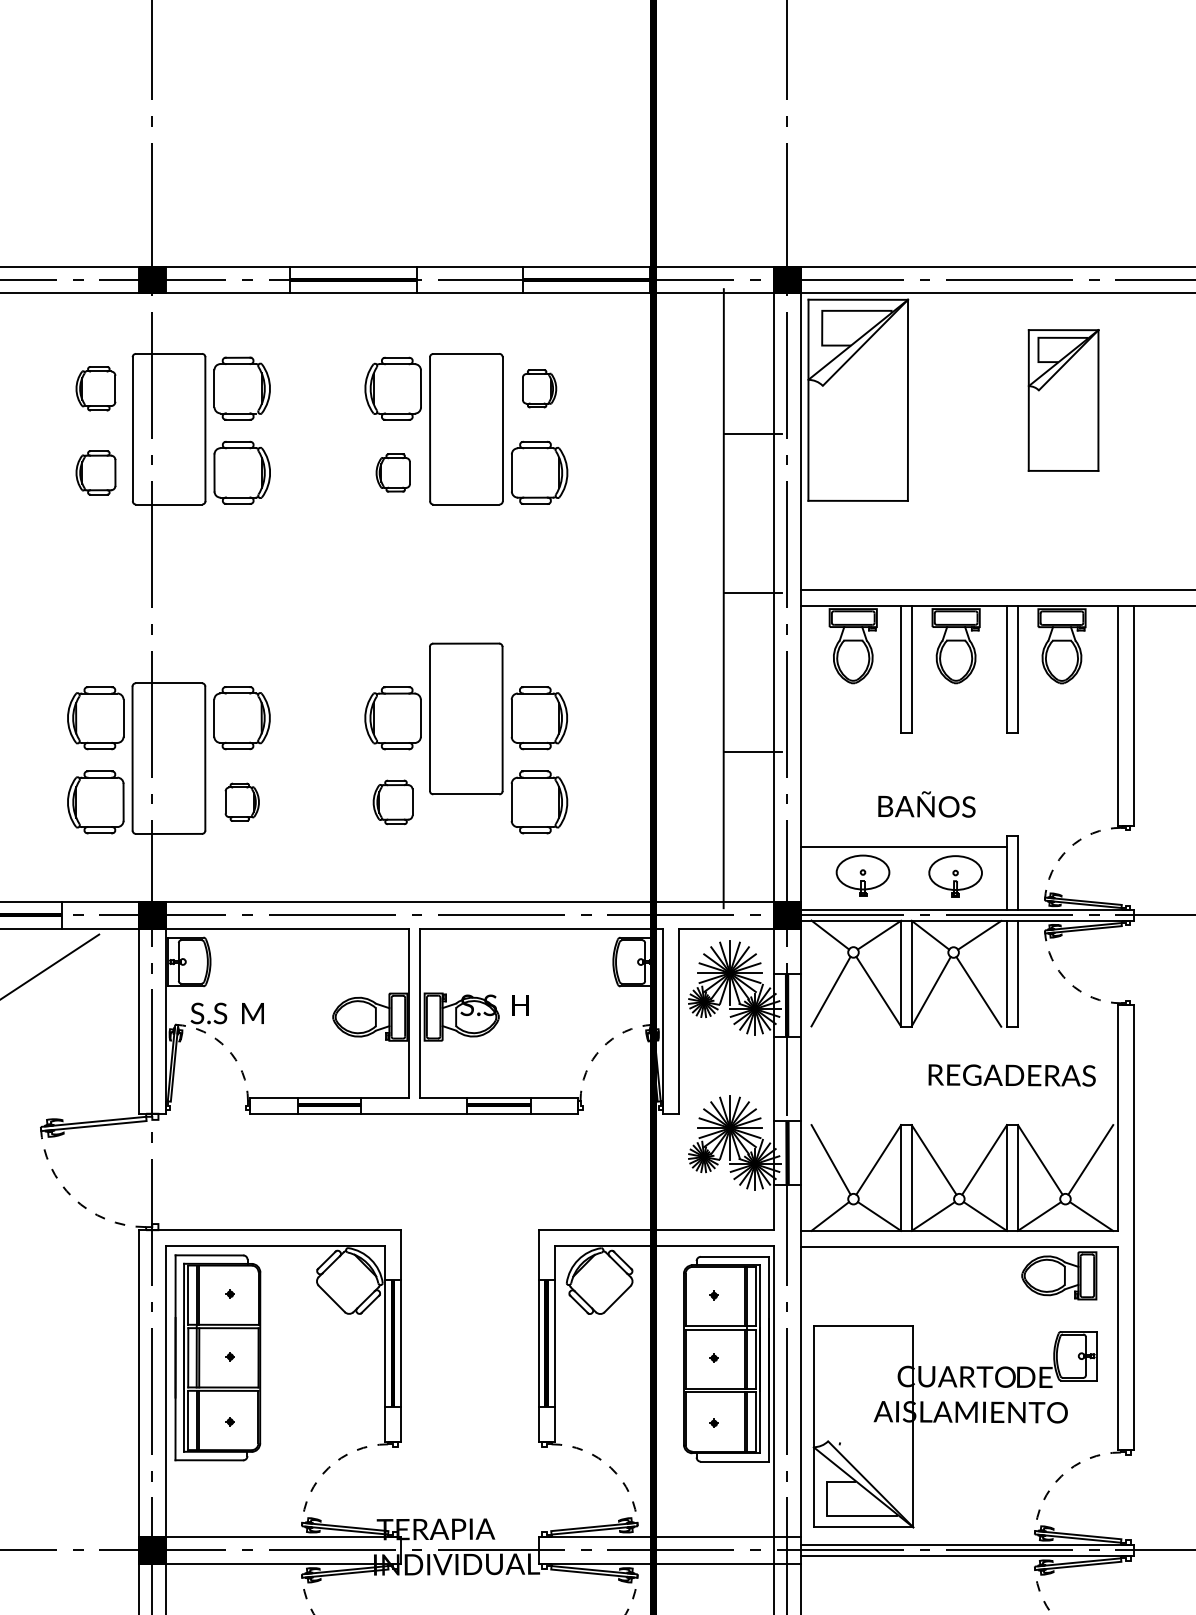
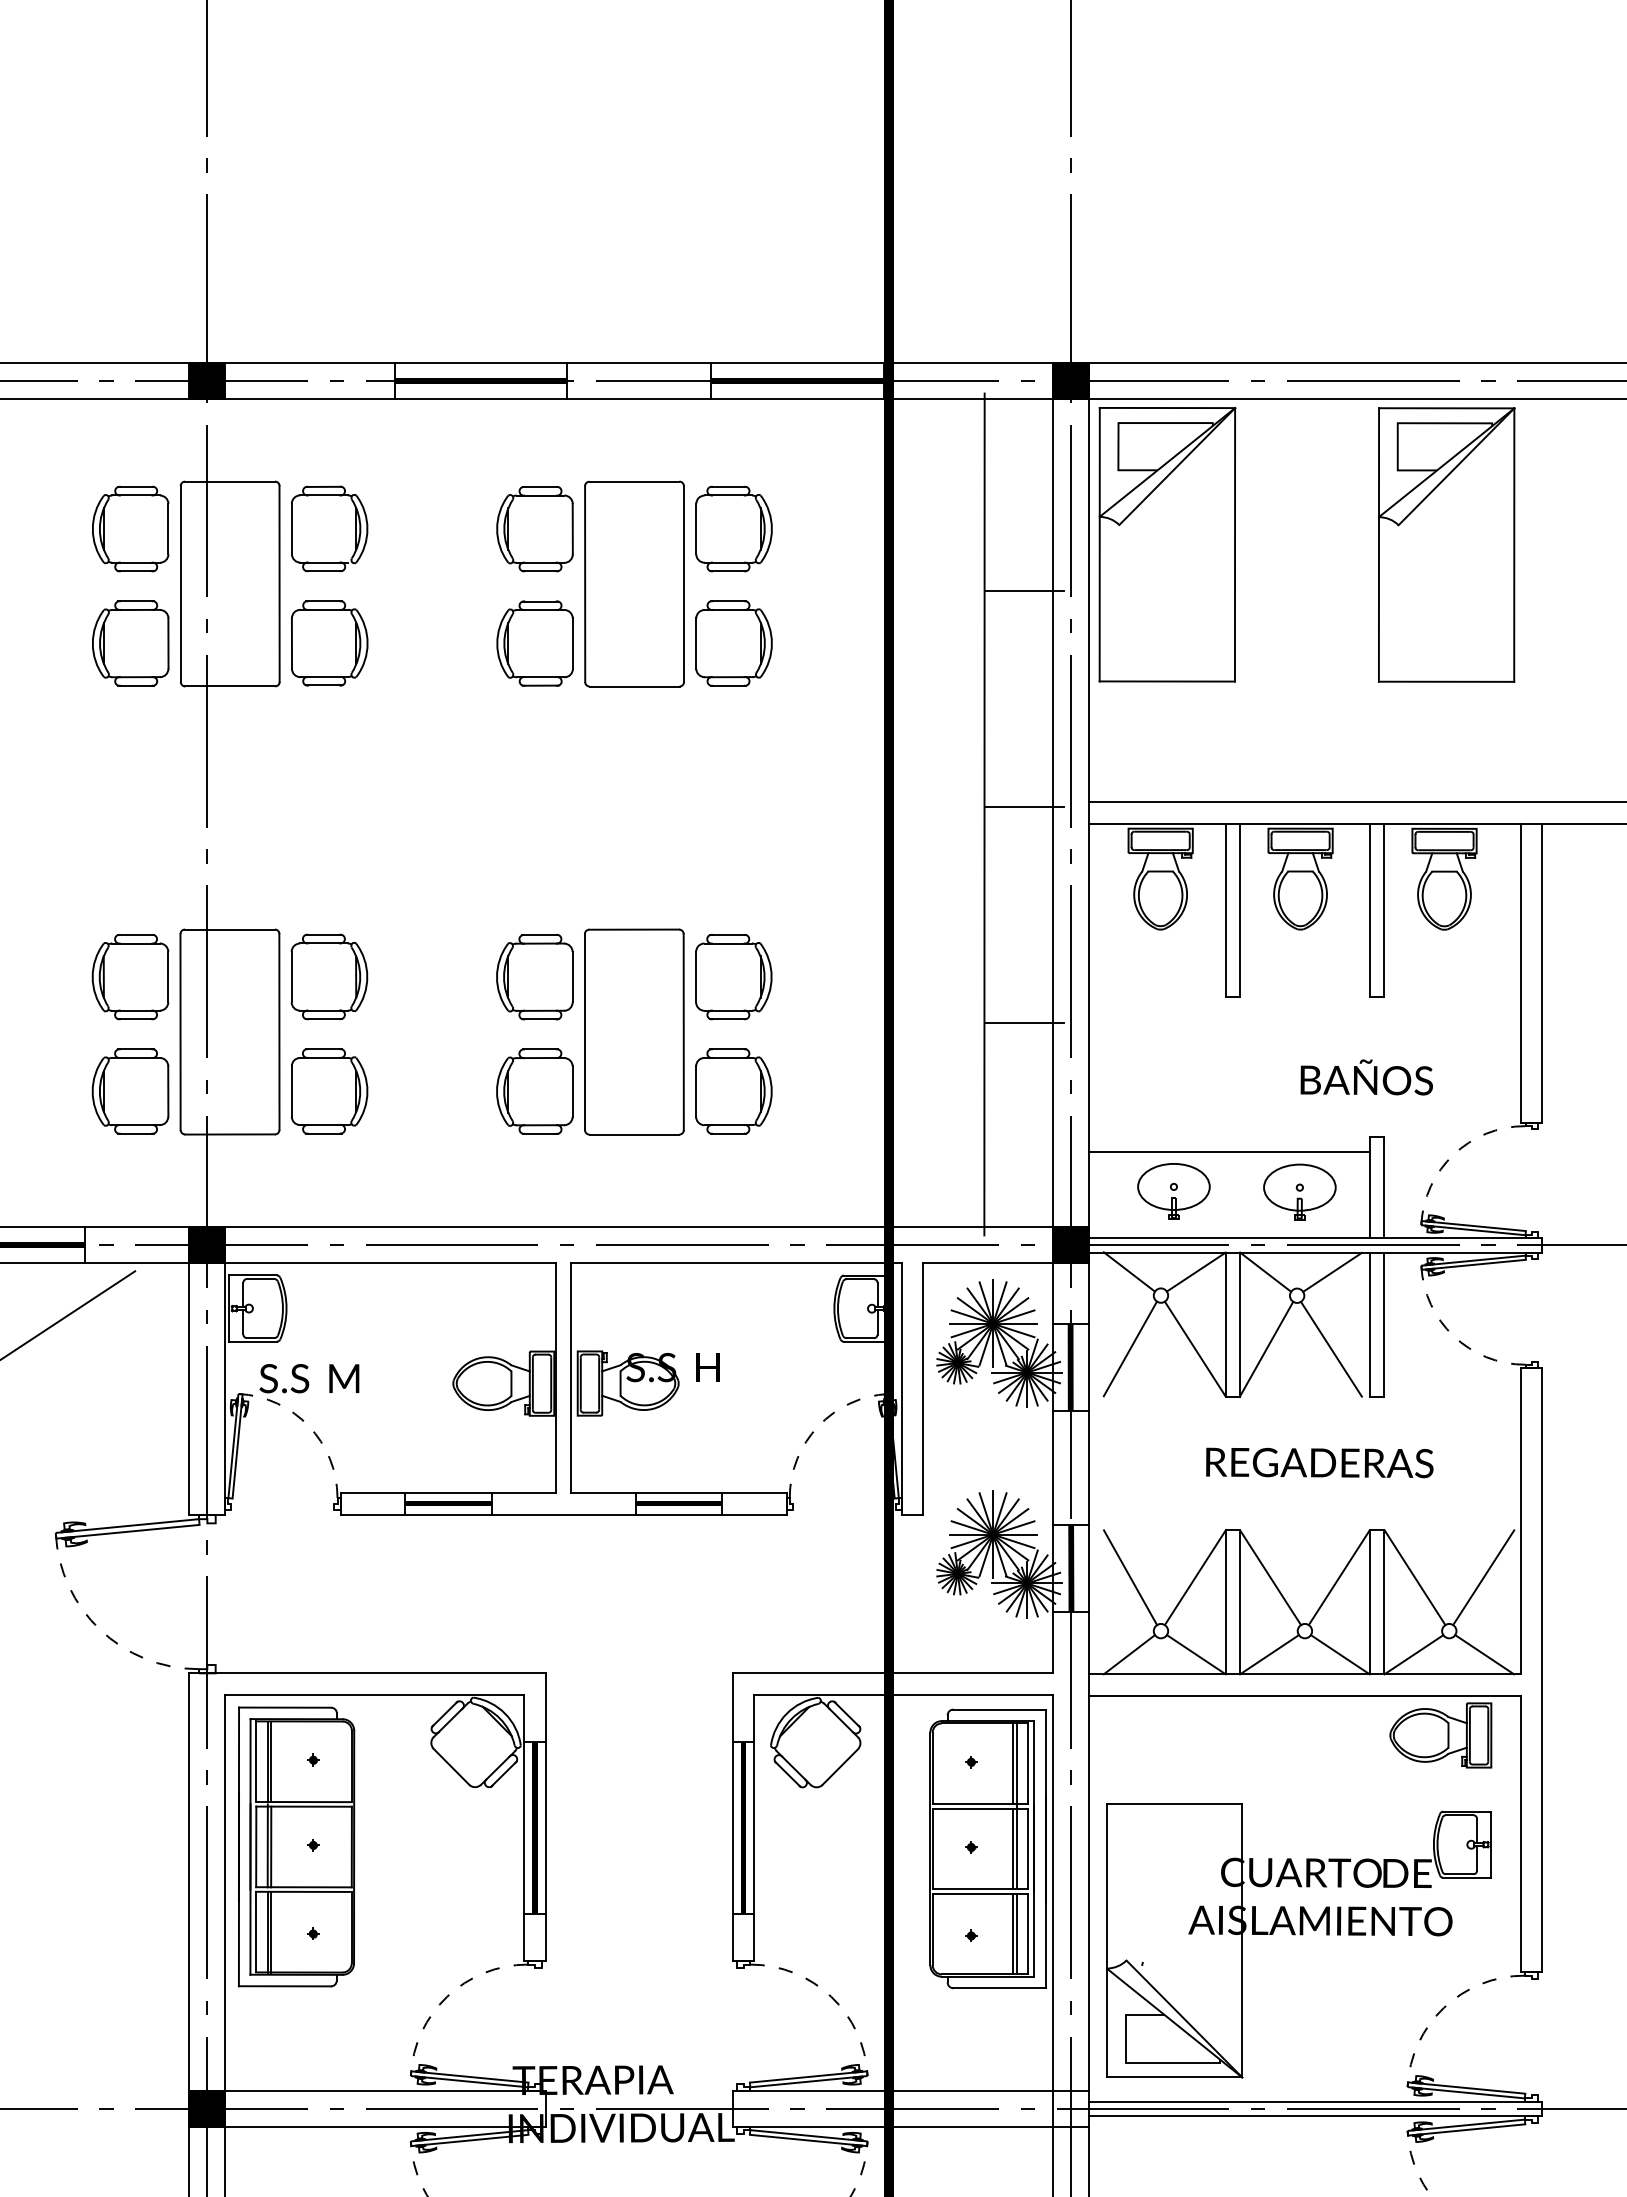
part: (95, 388) -> (130, 528), size x1.43
part: (539, 388) -> (733, 528), size x1.67
part: (1063, 400) -> (1446, 544), size x1.43
part: (95, 472) -> (130, 643), size x1.43
part: (392, 472) -> (534, 643), size x1.67
part: (466, 718) -> (634, 1031), moved
part: (242, 802) -> (329, 1091), size x1.67
part: (392, 802) -> (534, 1091), size x1.43
text: (926, 804) -> (1366, 1077), moved
text: (1011, 1075) -> (1319, 1462), moved

